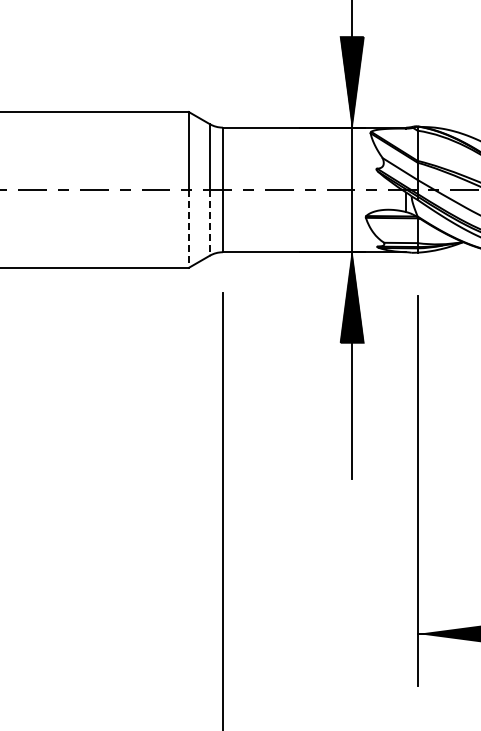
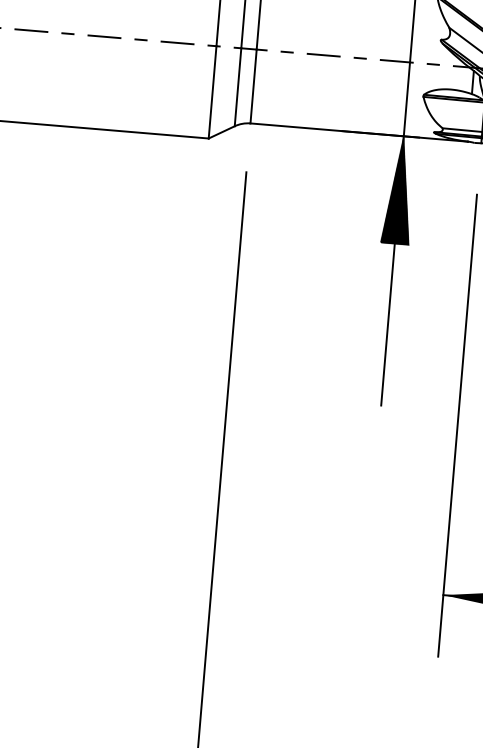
line: (209, 222) -> (237, 86), dashed -> solid
line: (188, 228) -> (212, 91), dashed -> solid

